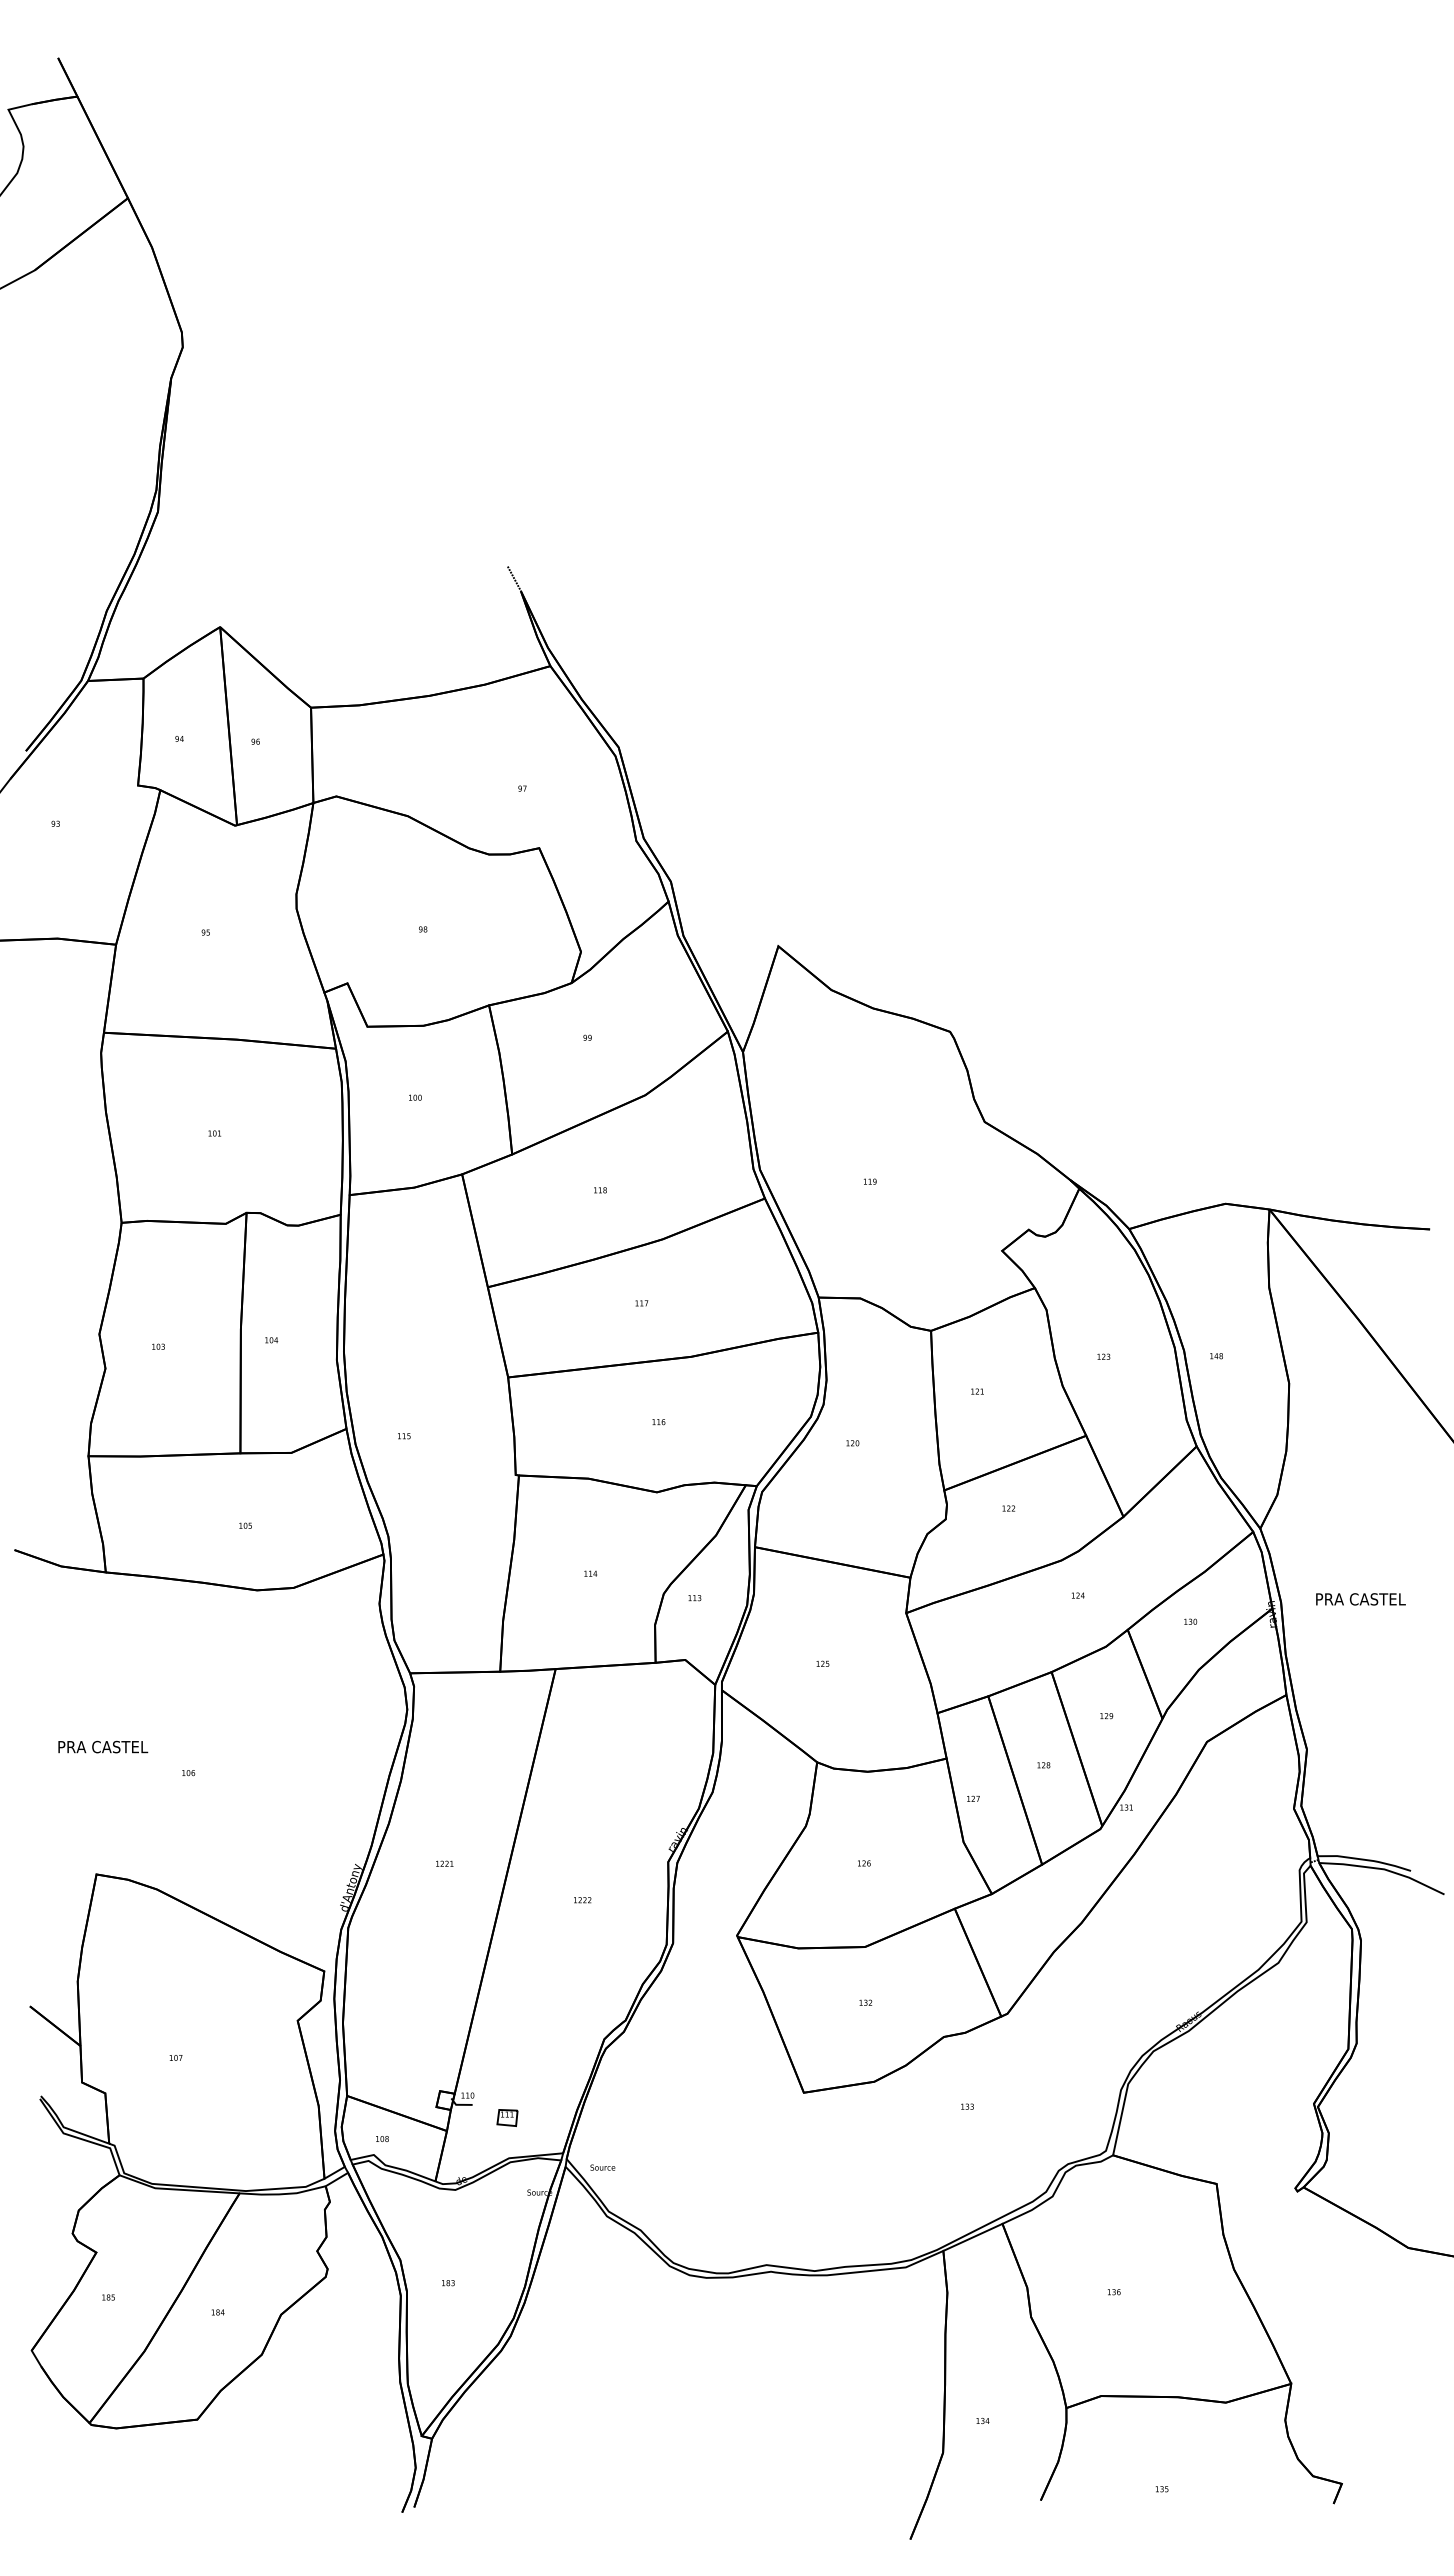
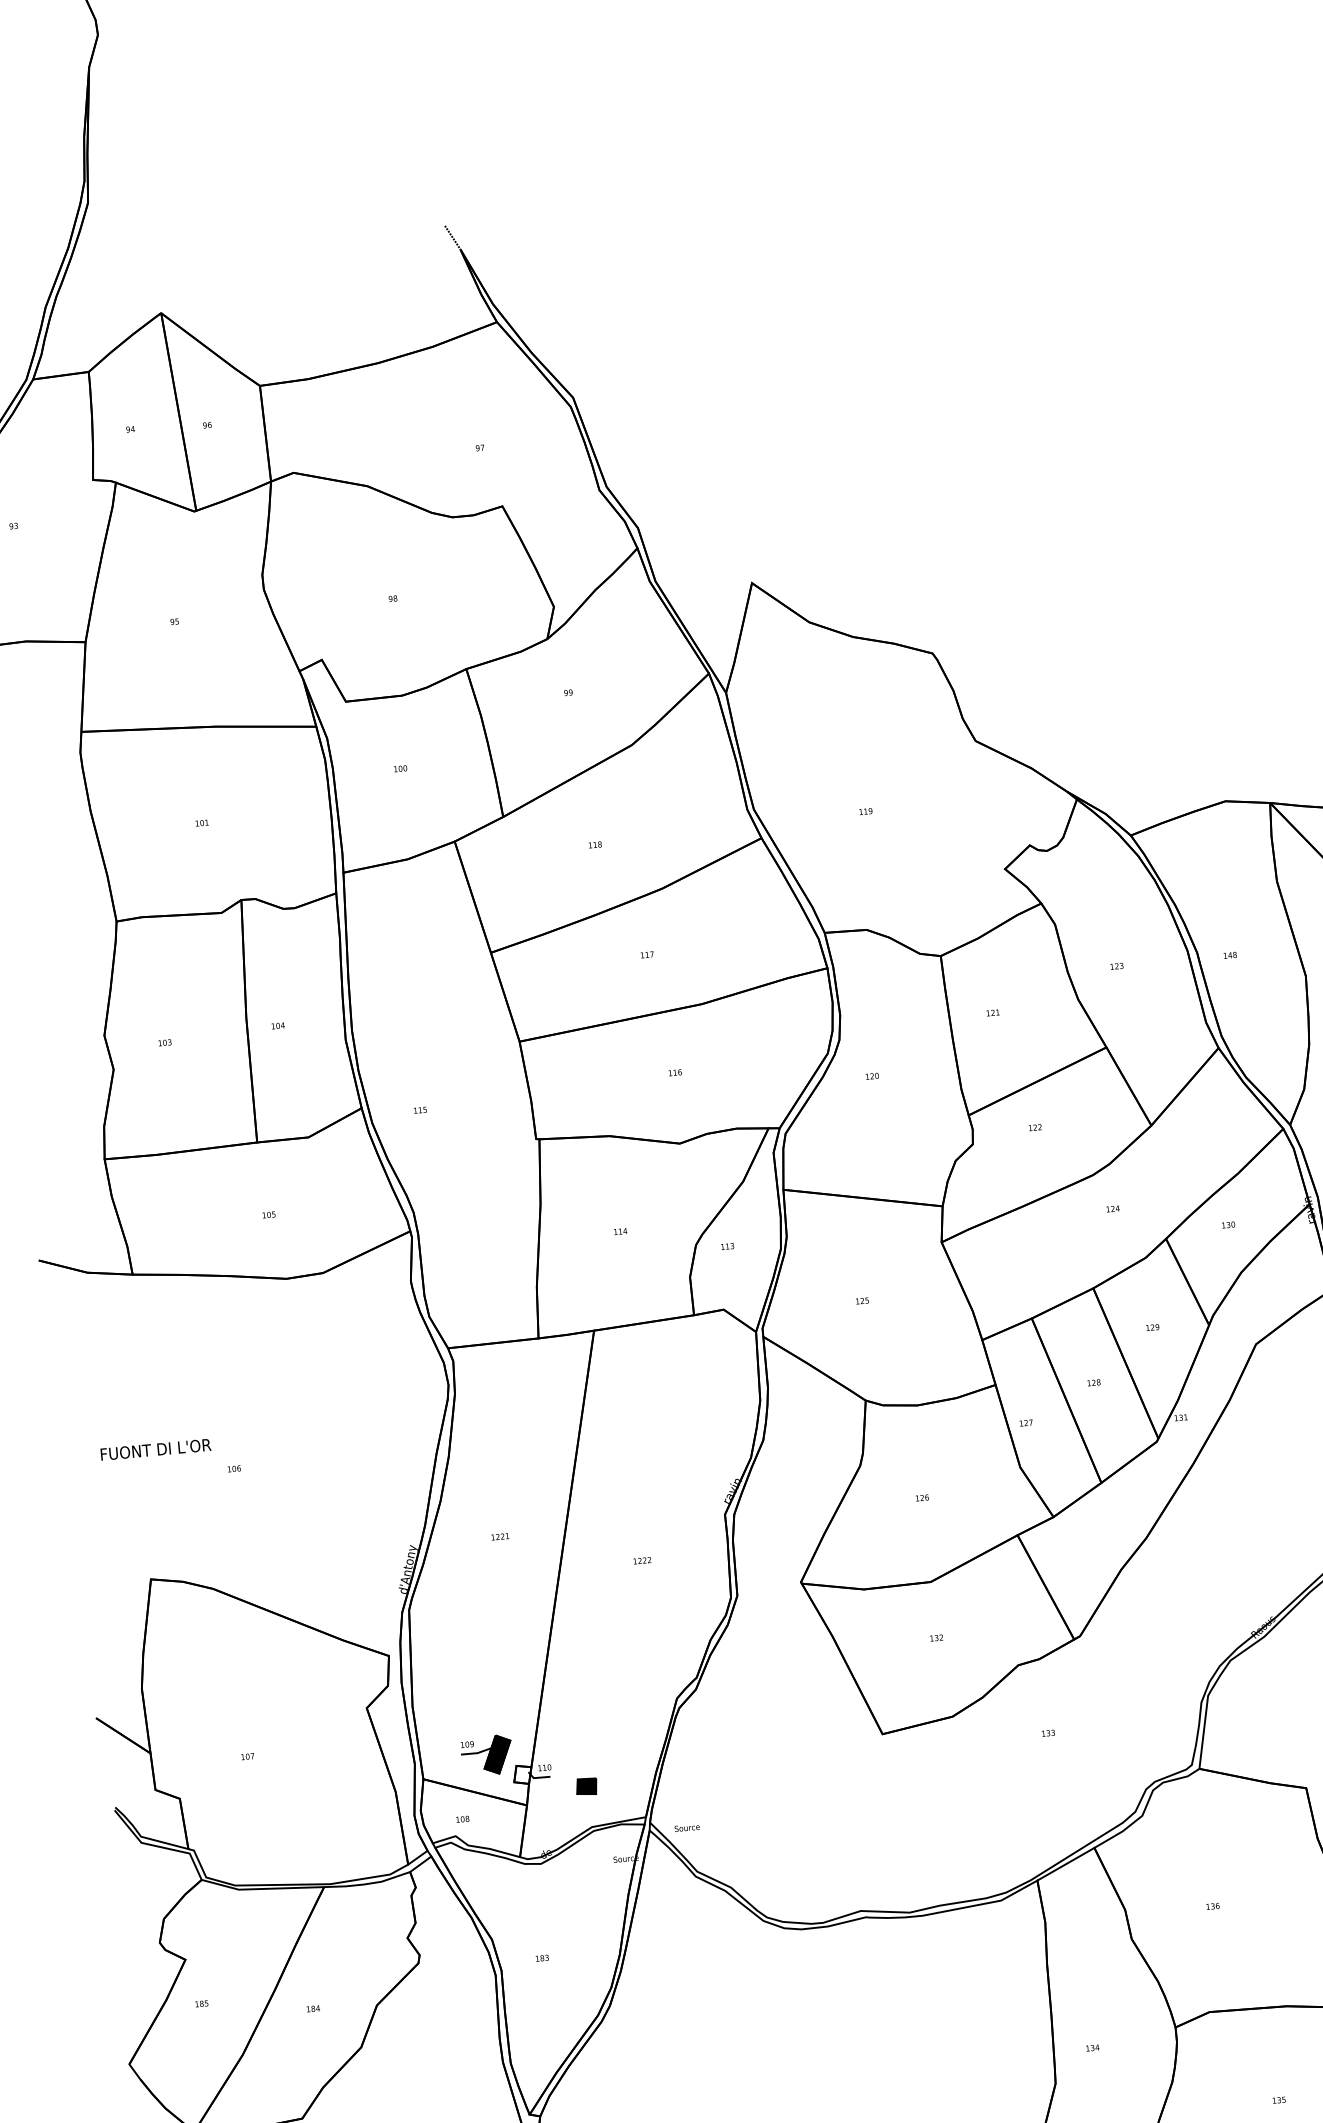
text: (113, 1746) -> (156, 1449), PRA CASTEL -> FUONT DI L'OR
part: (411, 2078) -> (486, 1755), added
fill: (507, 2117) -> (586, 1786), added

